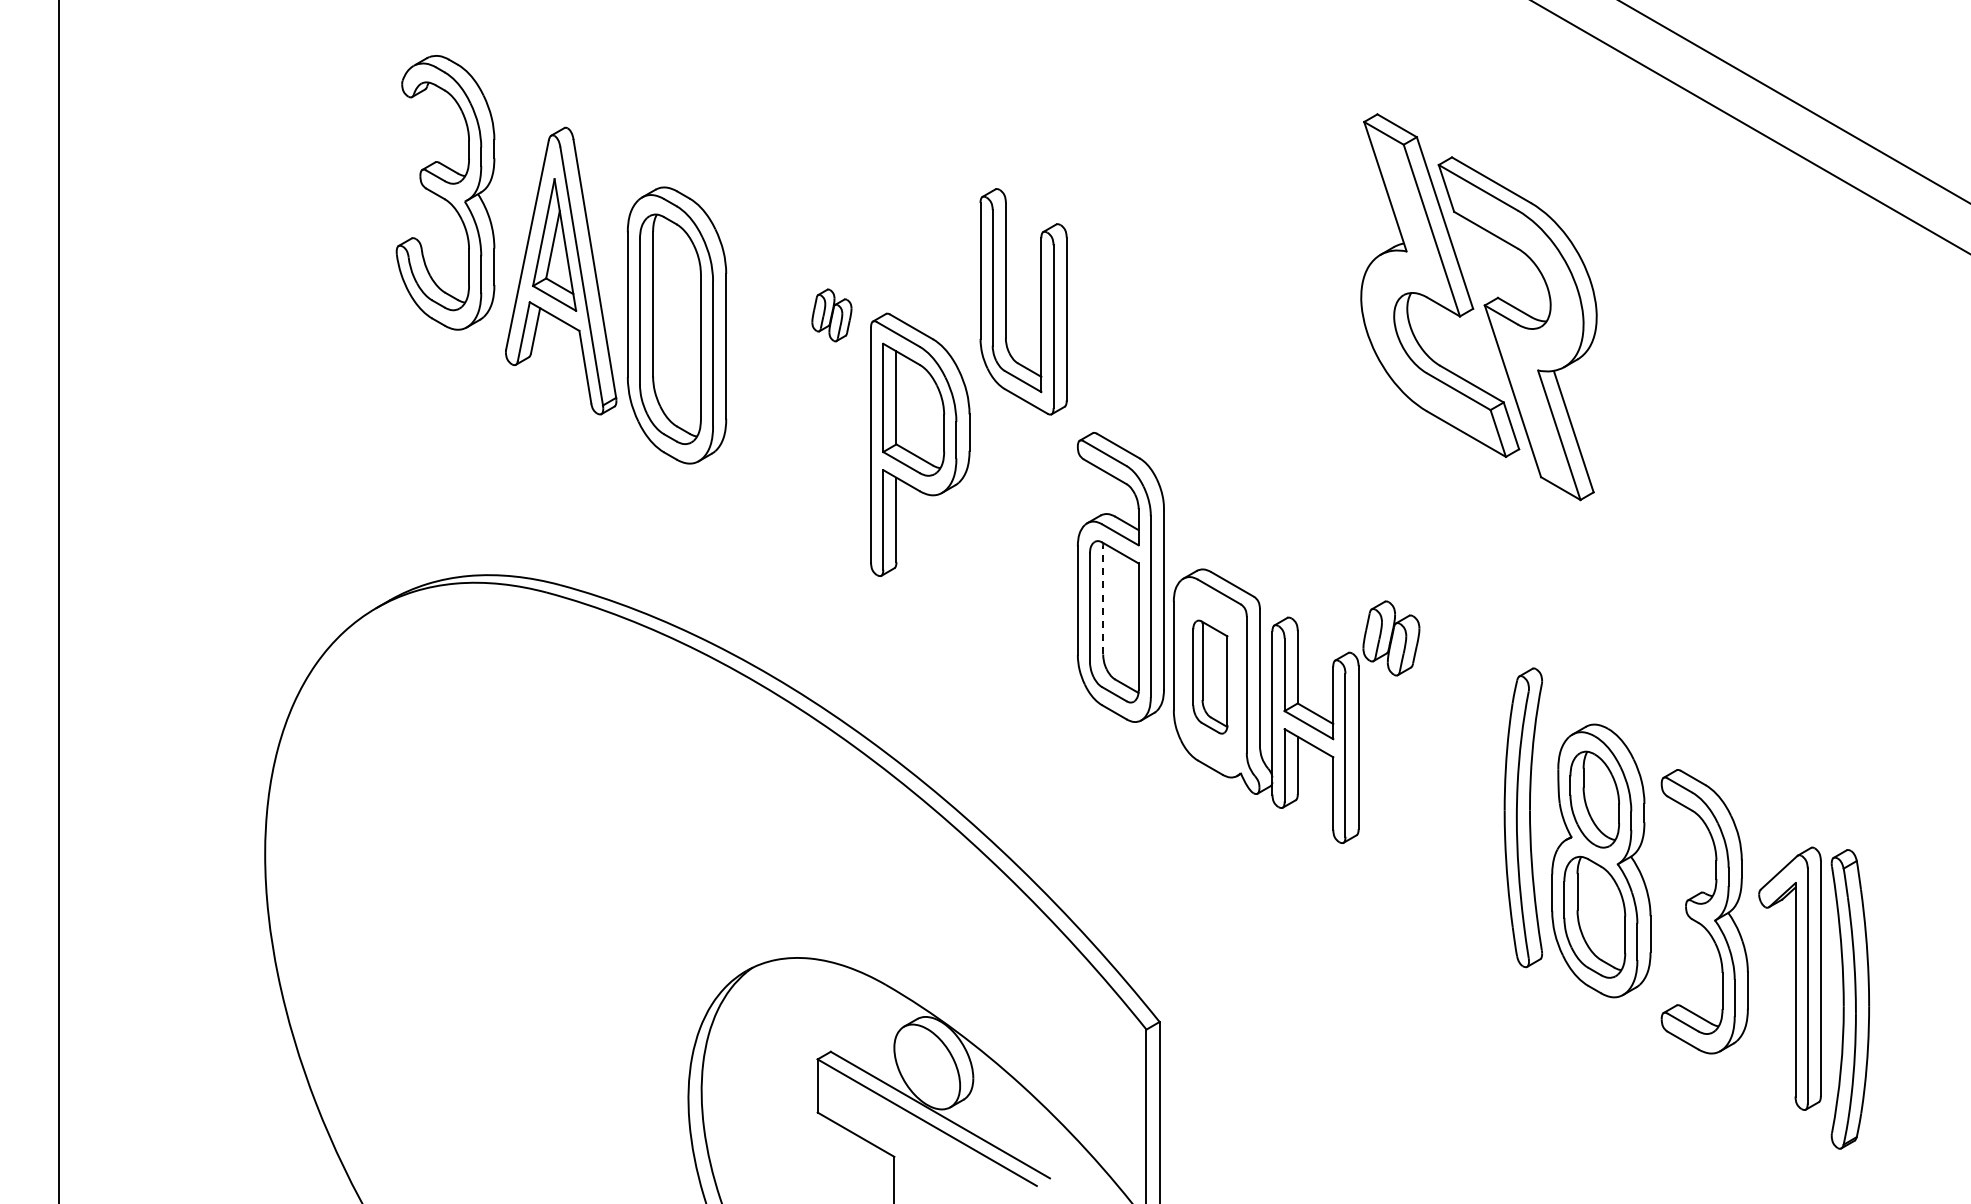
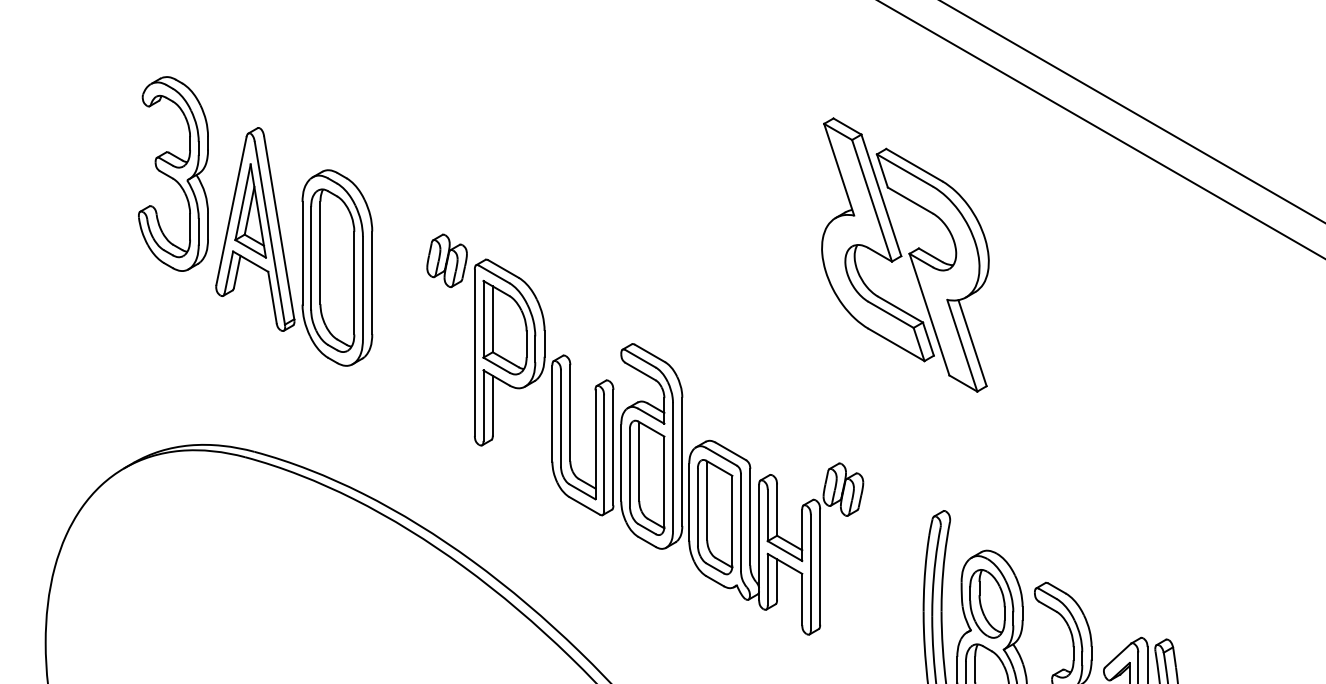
part: (1006, 301) -> (570, 435), moved
part: (831, 315) -> (446, 260), size x1.43
line: (1103, 599) -> (639, 462), dashed -> solid
part: (1210, 676) -> (715, 516), size x1.43

